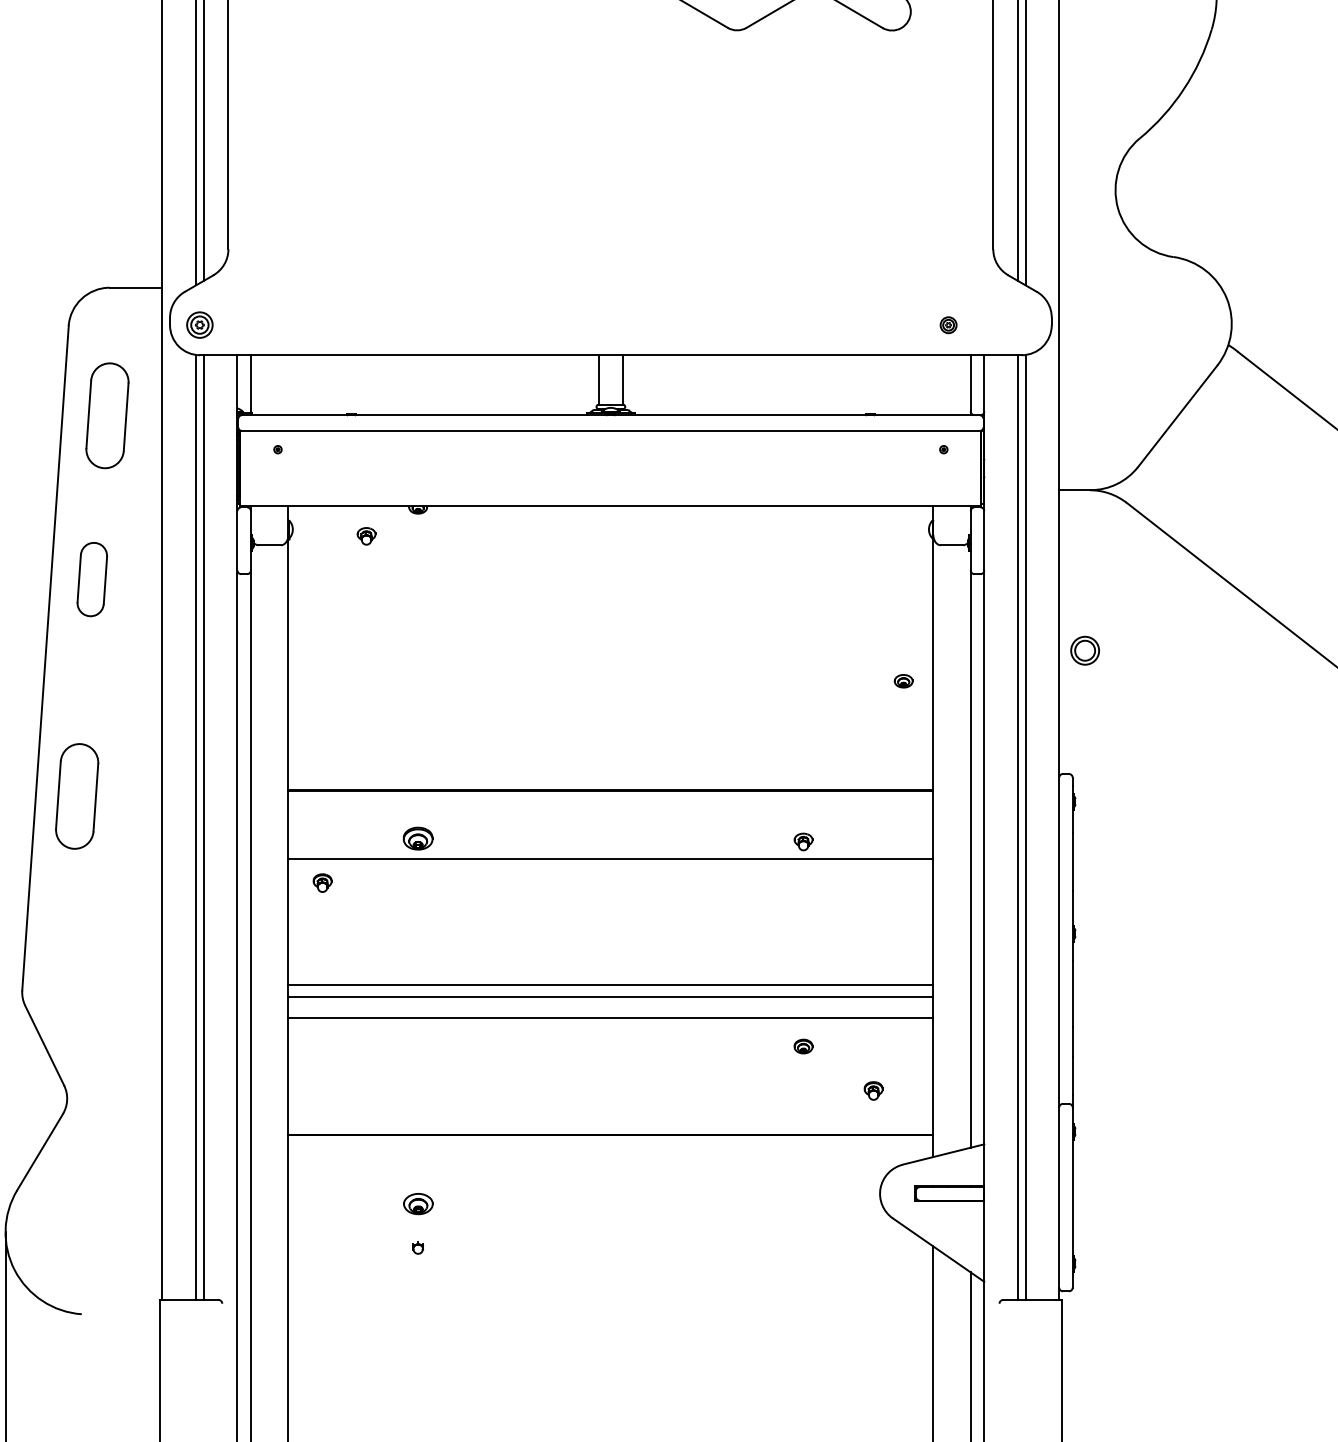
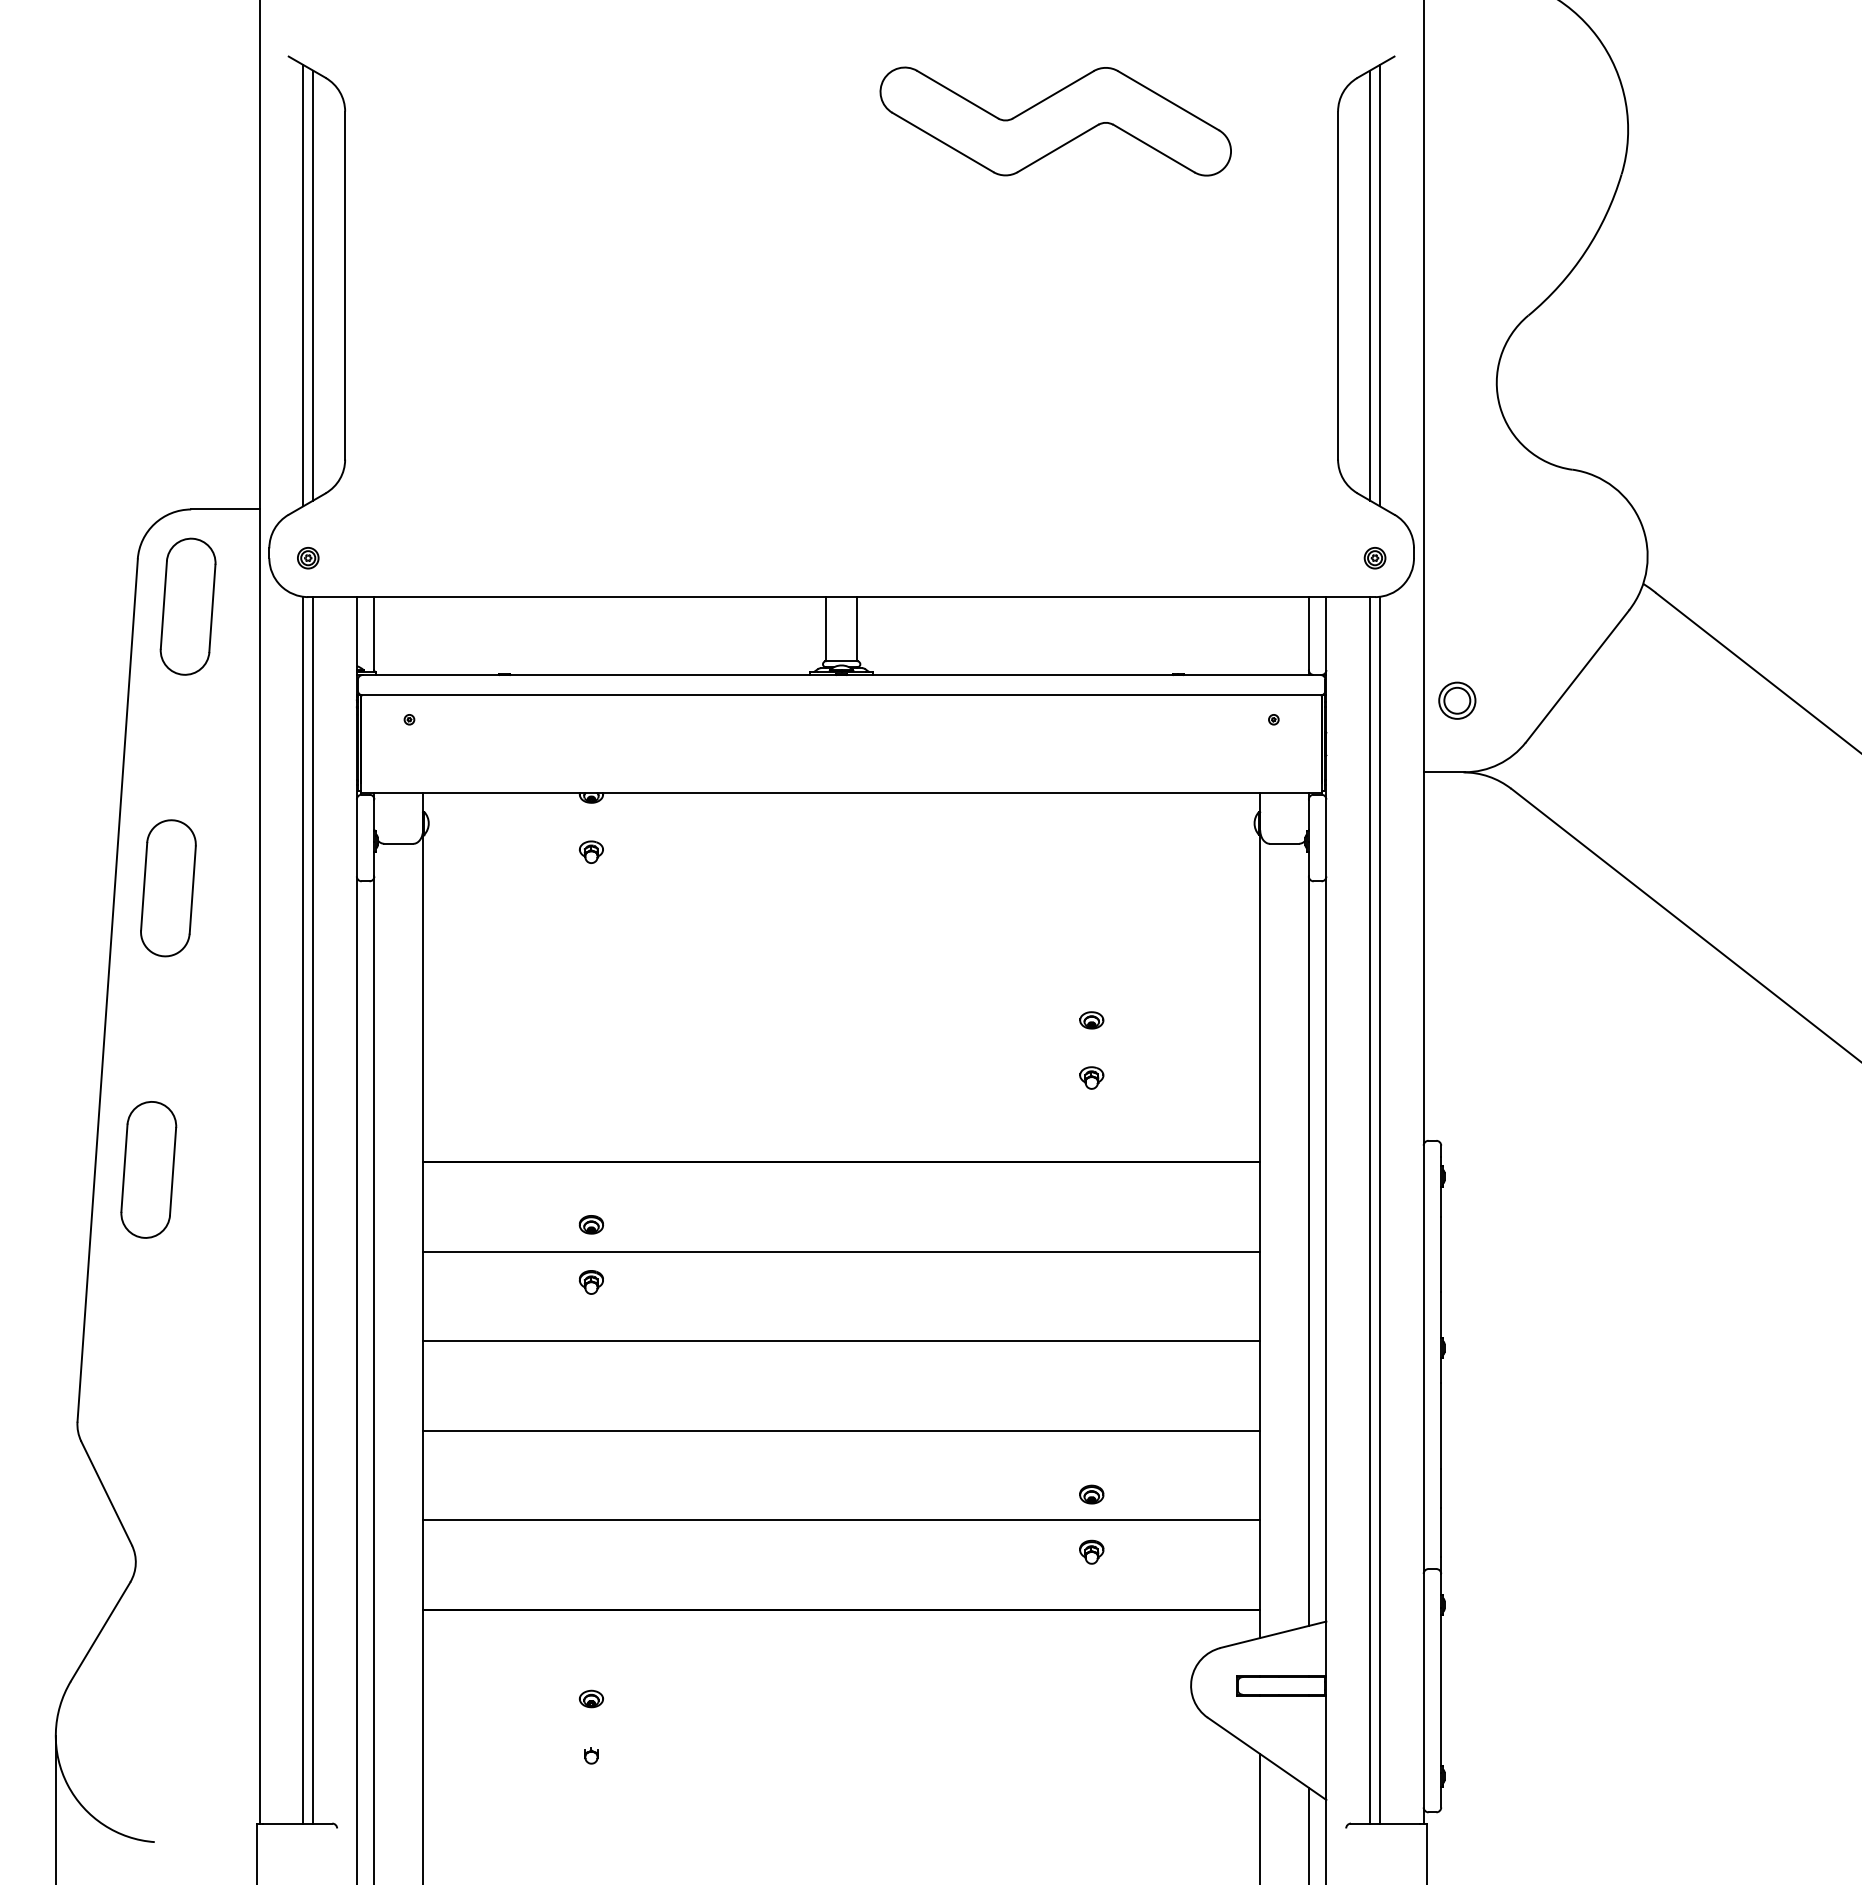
part: (200, 325) -> (308, 558), size x0.62
part: (948, 325) -> (1374, 558), moved
part: (106, 415) -> (187, 606), moved
part: (366, 535) -> (591, 851), moved
part: (92, 579) -> (168, 888), size x1.43
part: (1085, 650) -> (1457, 700), moved
part: (903, 681) -> (1091, 1020), moved
part: (418, 838) -> (591, 1224), size x0.62
part: (803, 841) -> (1091, 1077), moved
part: (321, 883) -> (590, 1282), moved
line: (610, 985) -> (841, 1341), moved
line: (610, 1018) -> (841, 1520), moved
part: (873, 1090) -> (1091, 1551), moved
part: (417, 1203) -> (590, 1698), size x0.62

